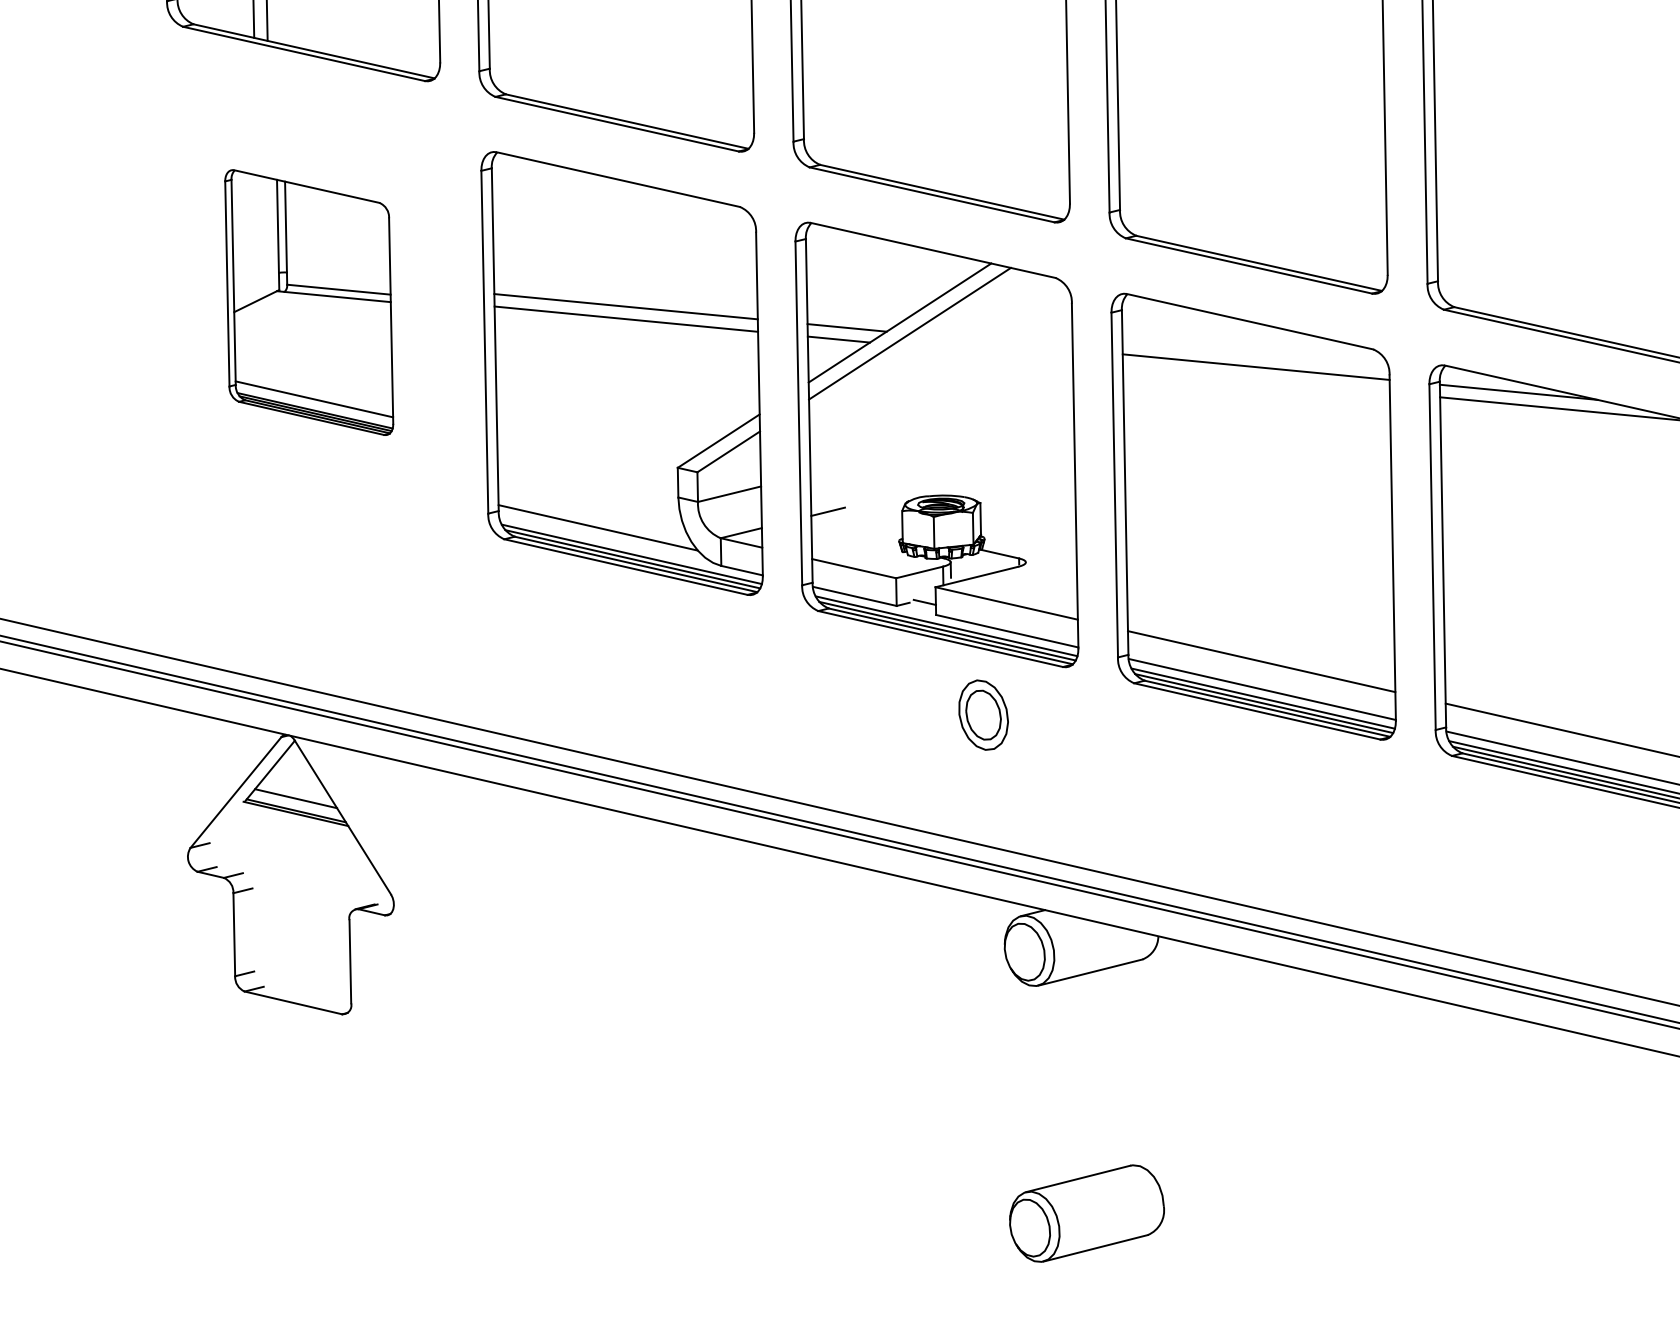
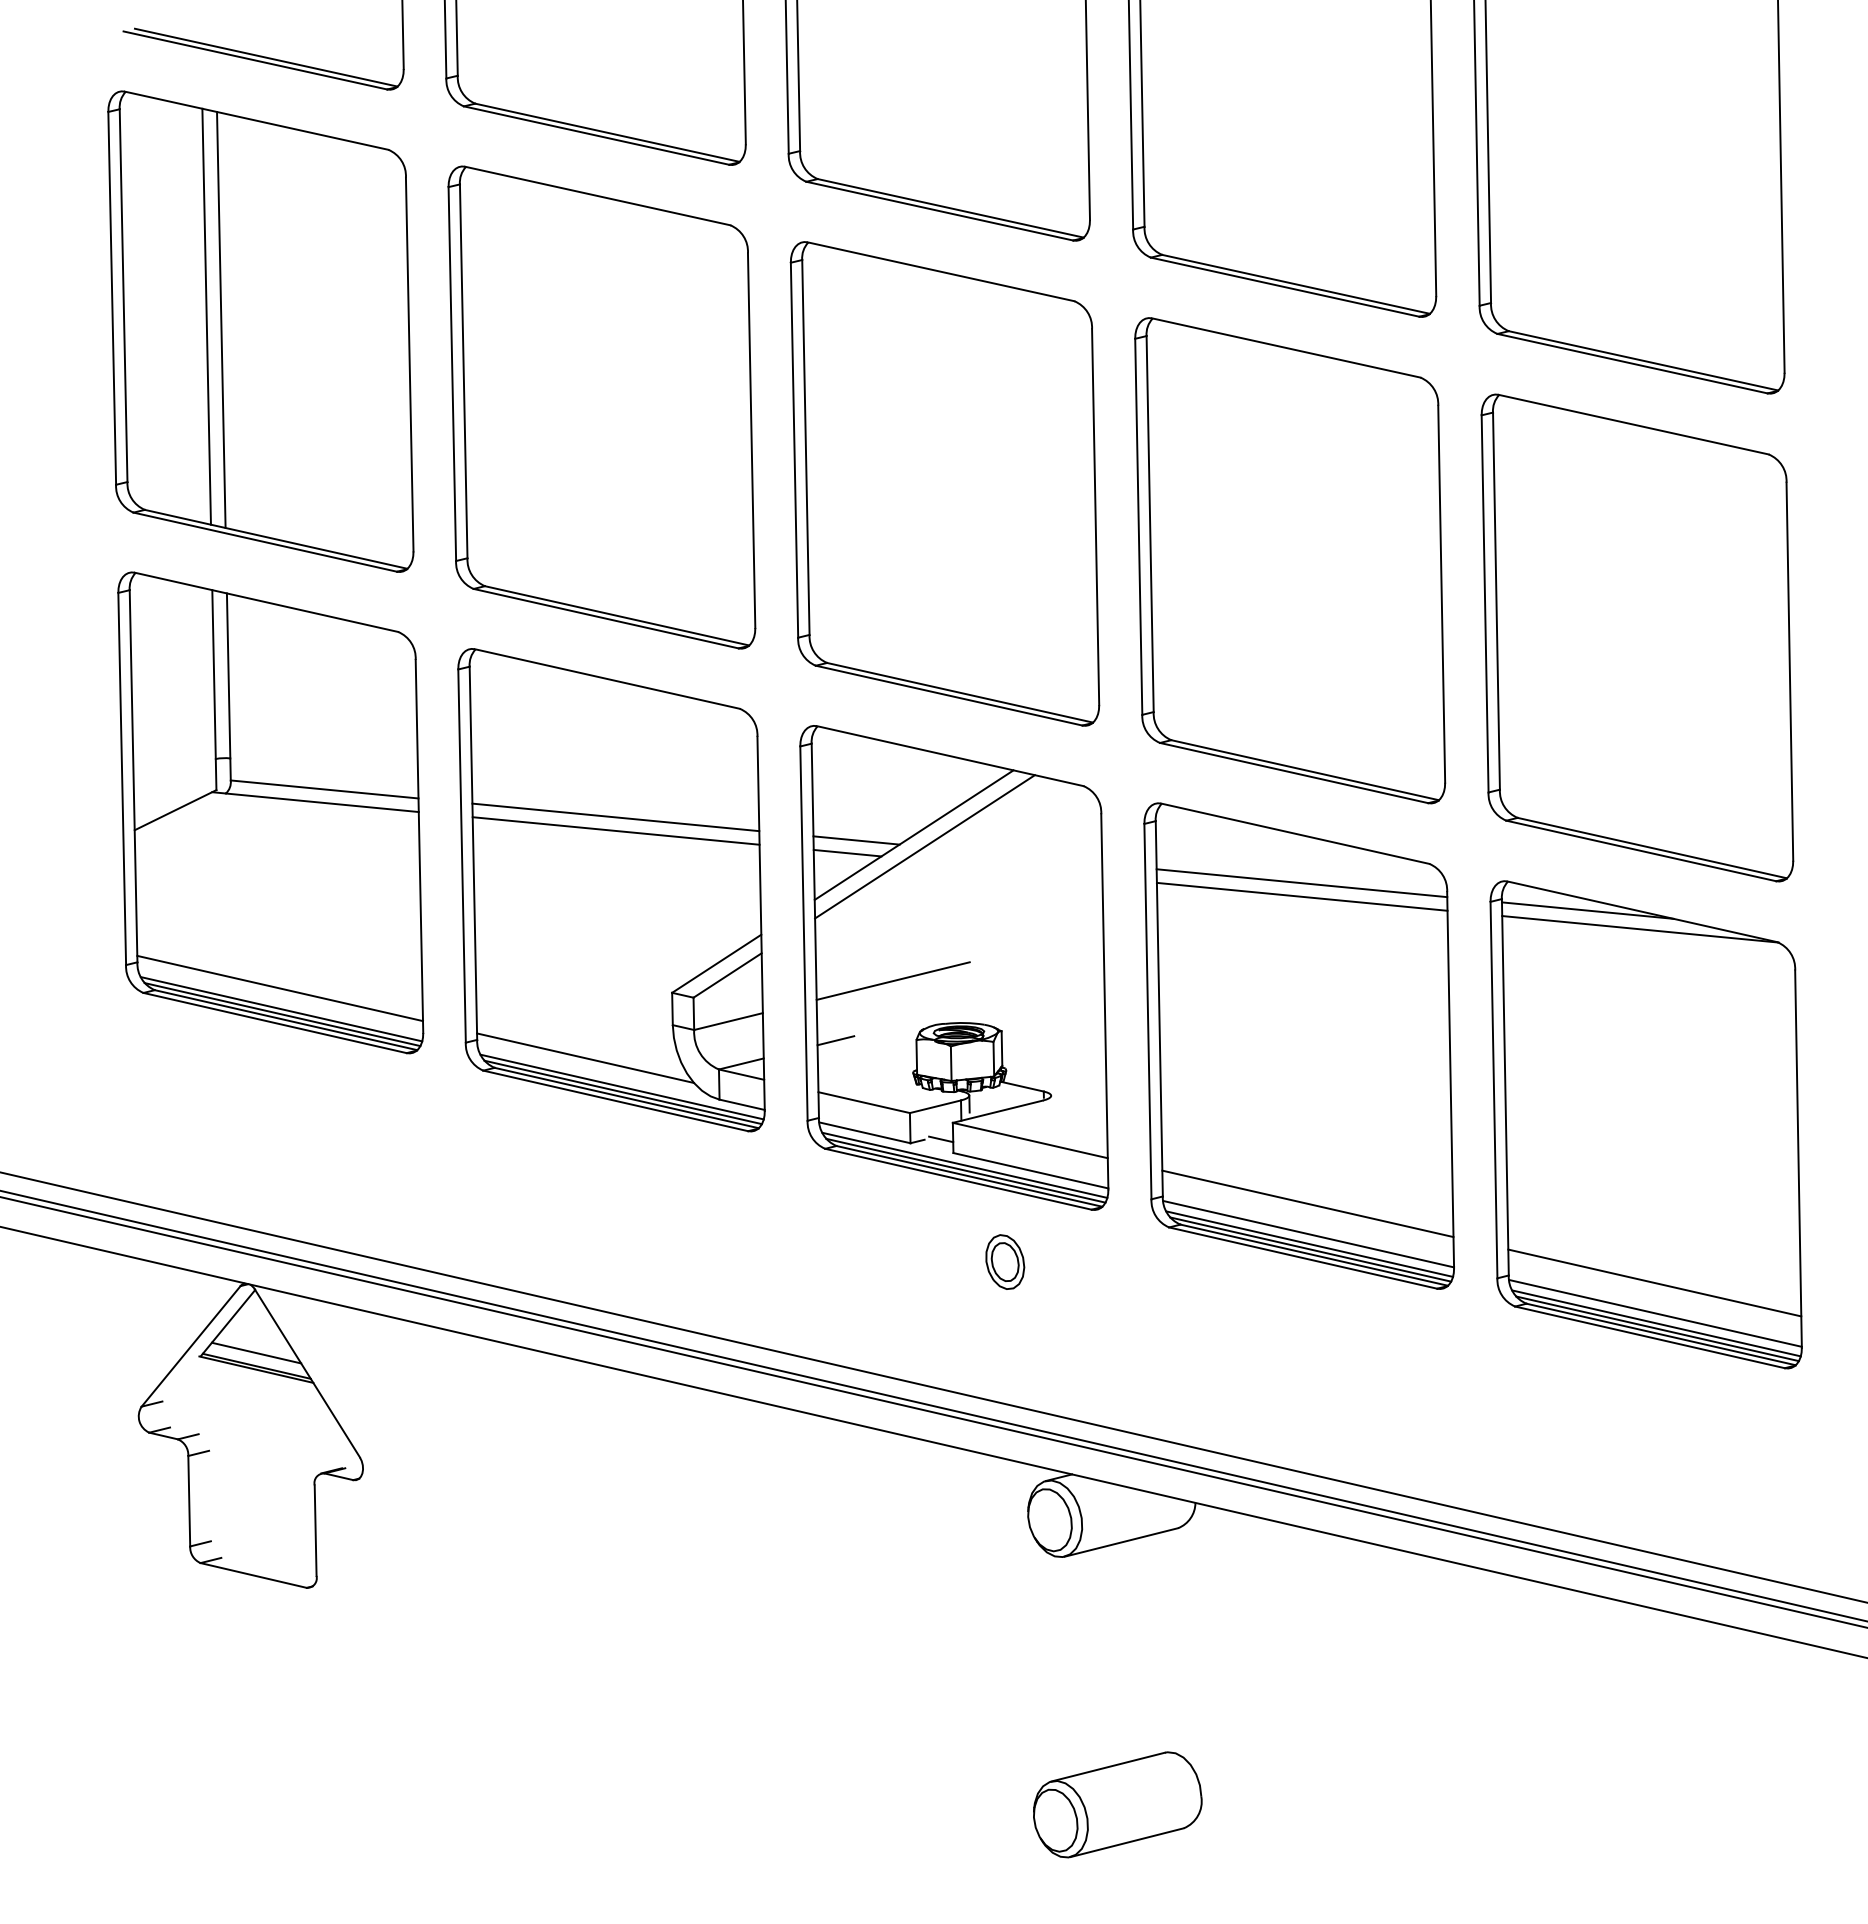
part: (308, 302) -> (270, 812), size x1.67
line: (1255, 379) -> (1301, 896), added
line: (880, 456) -> (892, 980), added
part: (983, 714) -> (1005, 1261), size x0.71

